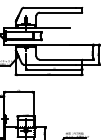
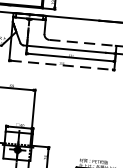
line: (61, 59) -> (83, 42), solid -> dashed
line: (49, 74) -> (62, 64), solid -> dashed

